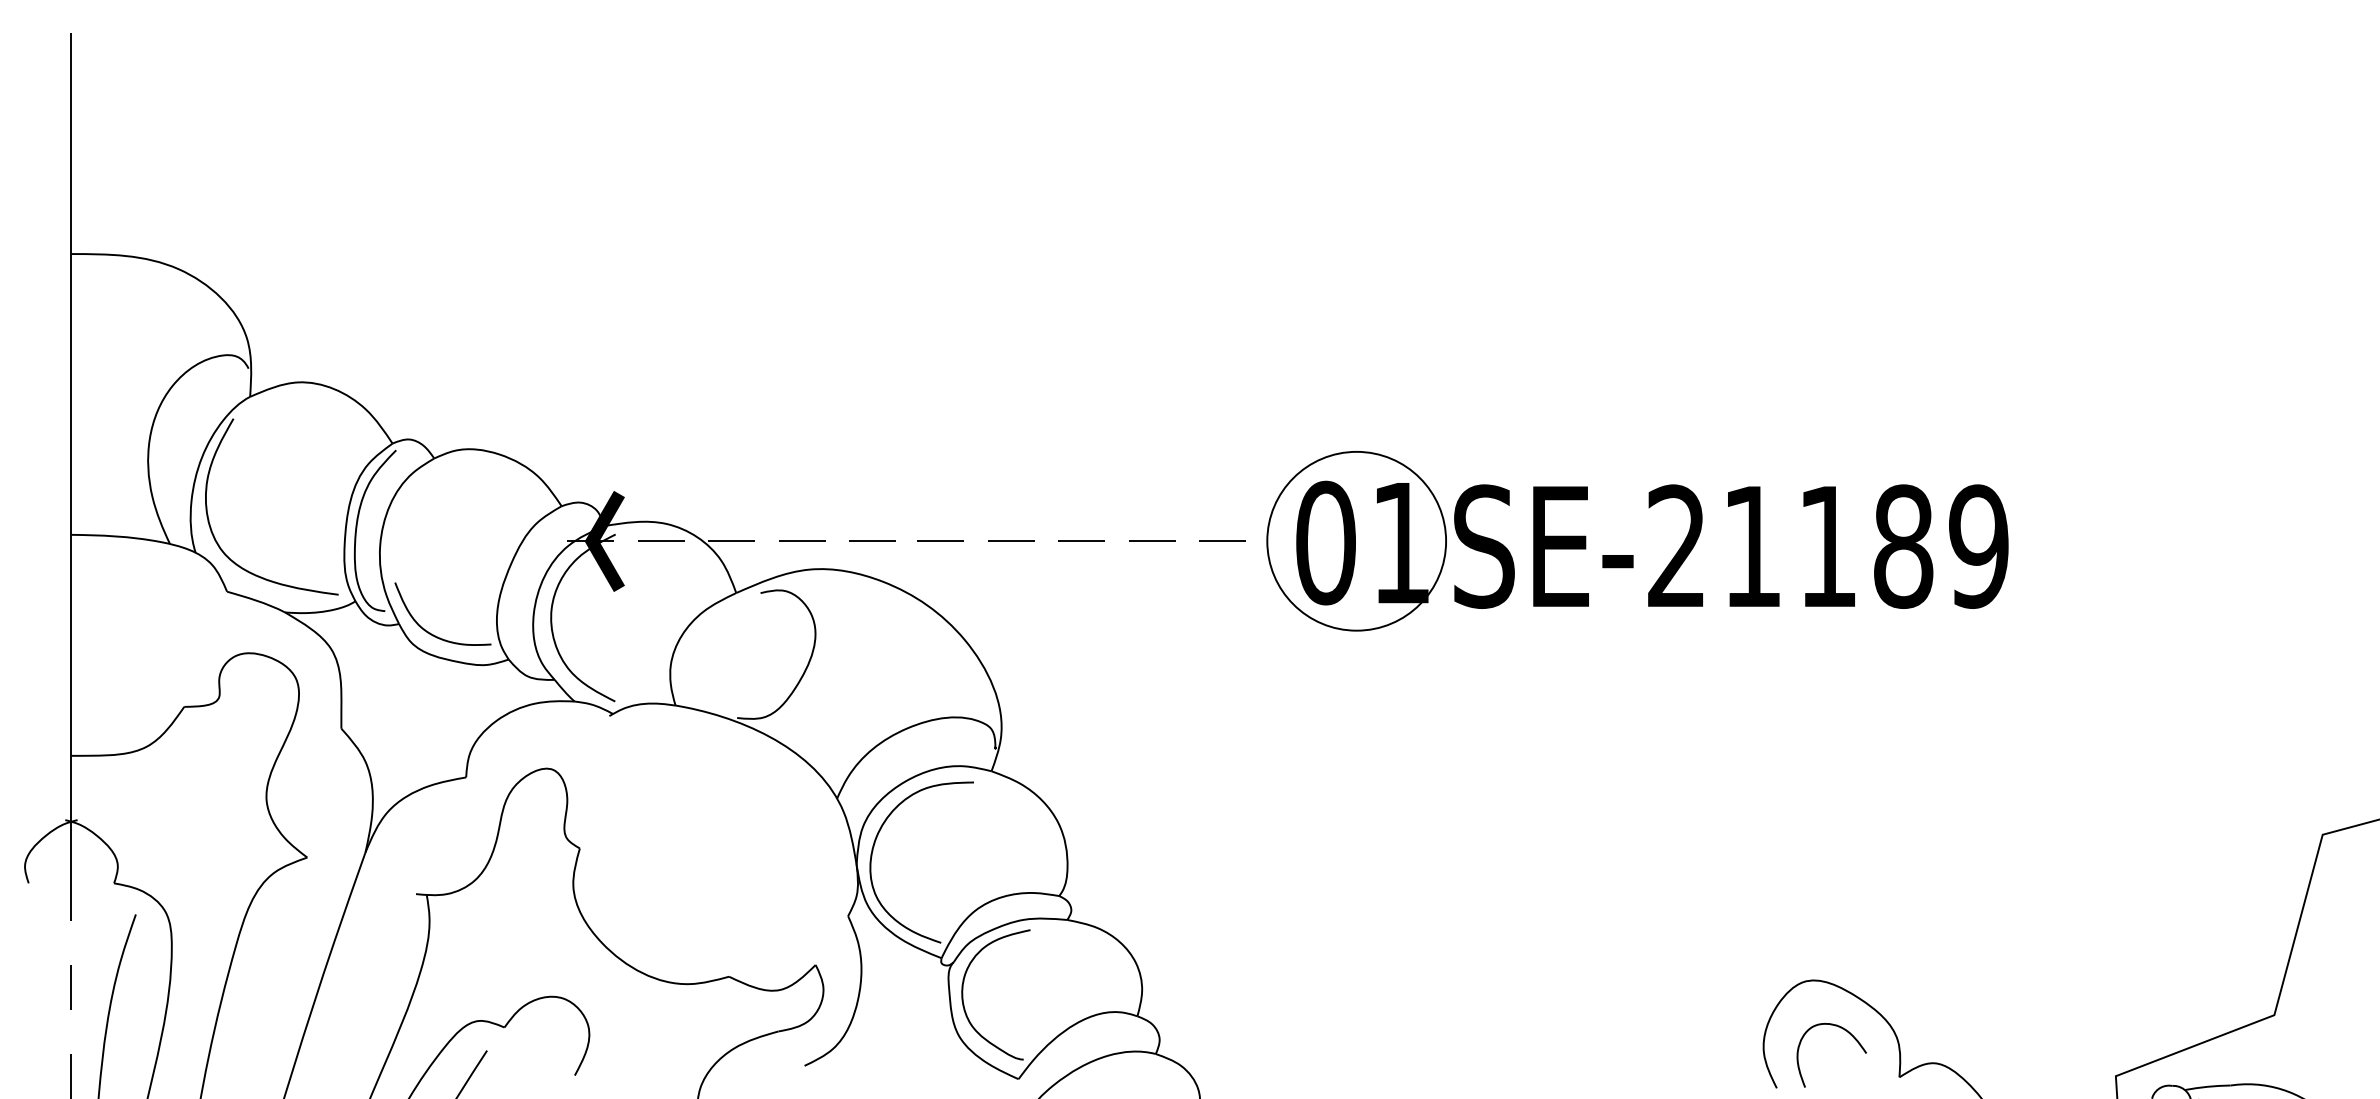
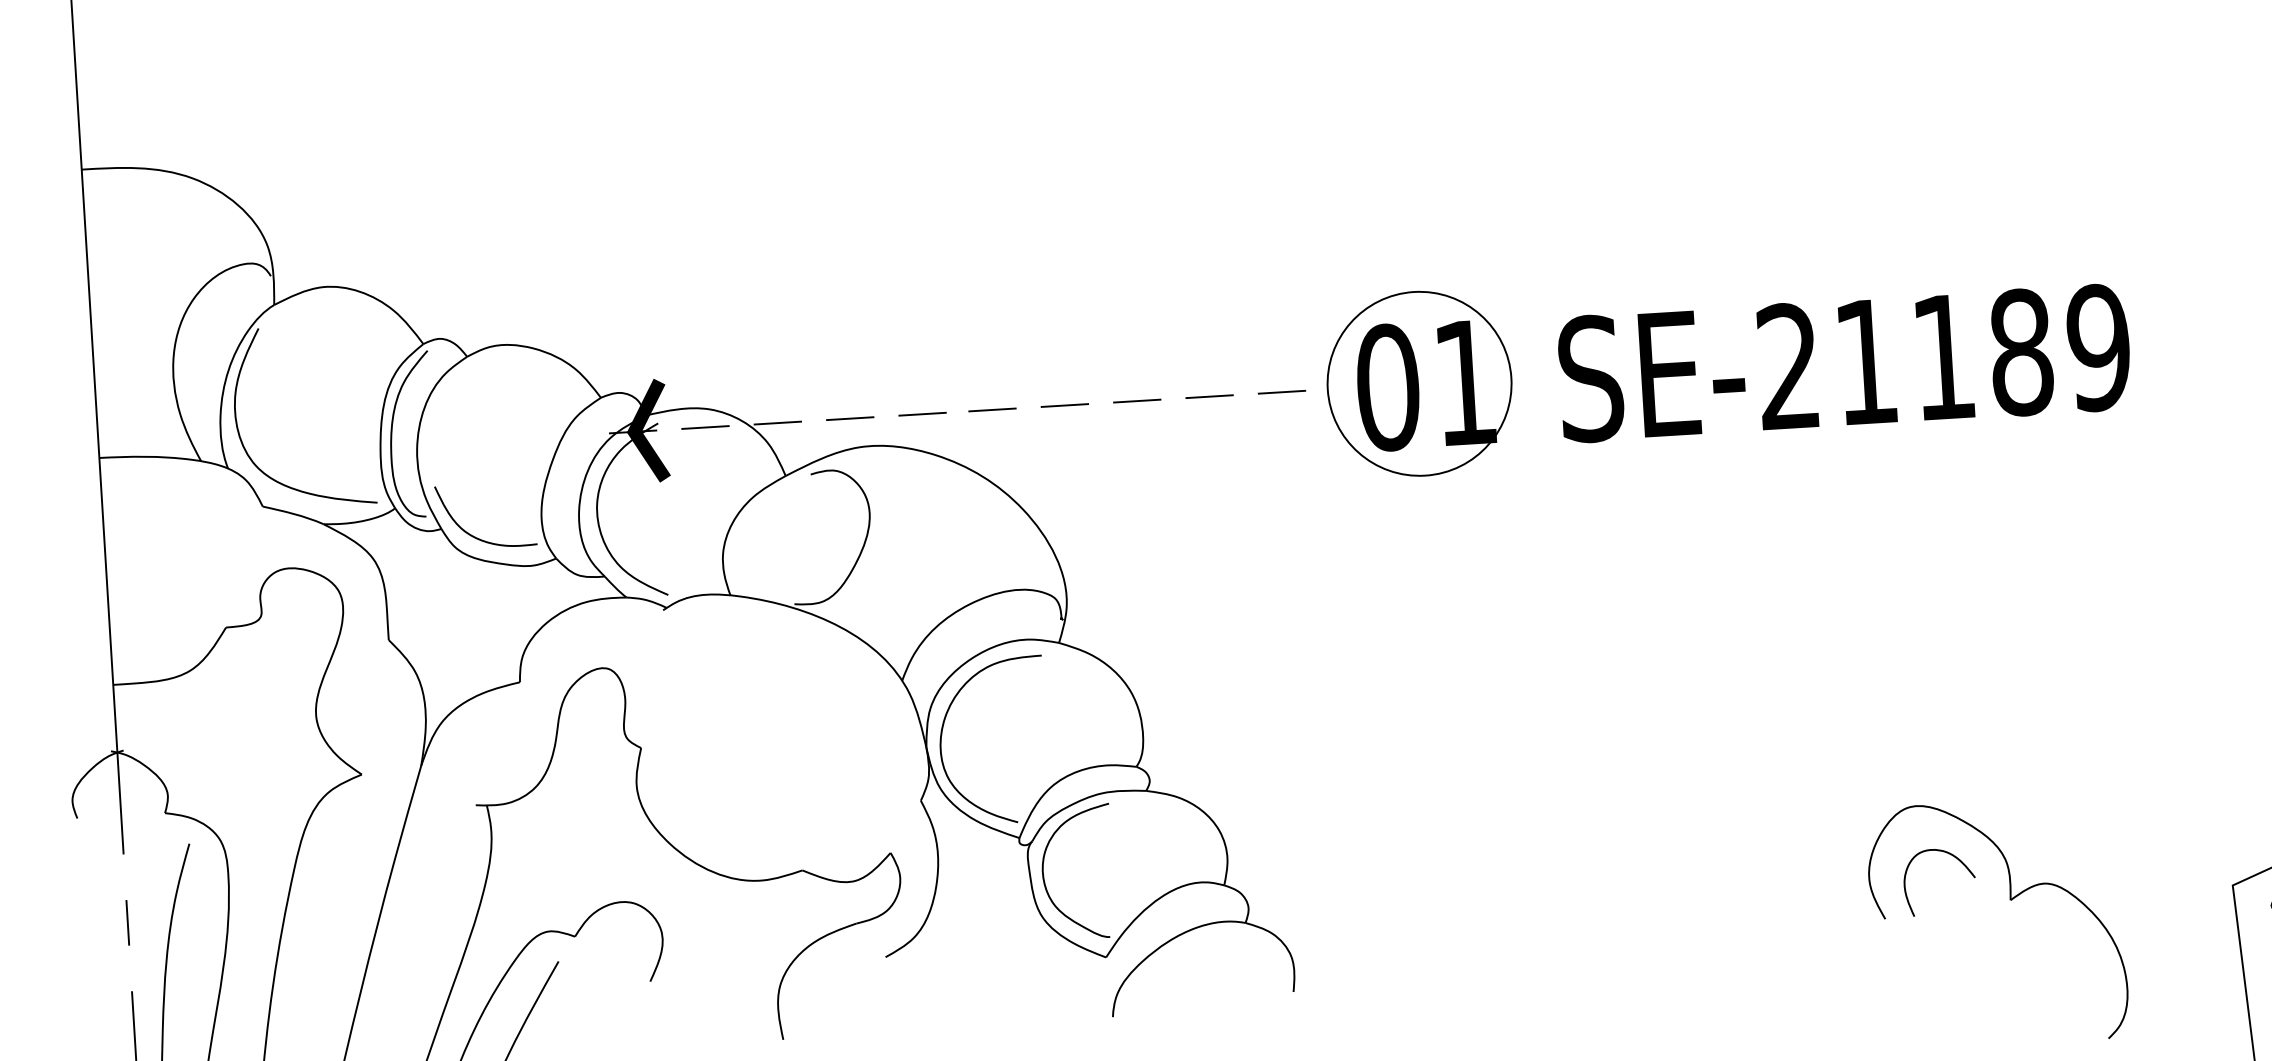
text: (1731, 546) -> (1844, 363), moved

